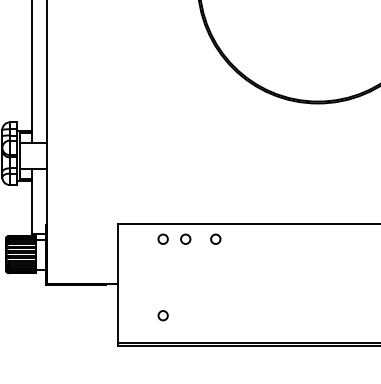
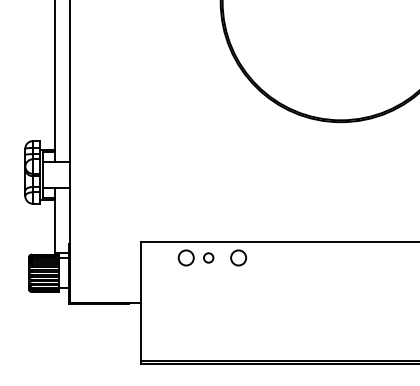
circle: (162, 238) -> (185, 257), size x1.6
circle: (215, 238) -> (238, 257), size x1.6
circle: (162, 314) -> (185, 333), removed

